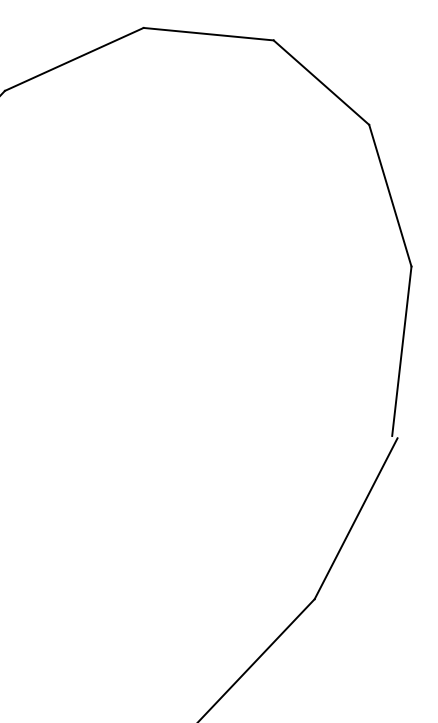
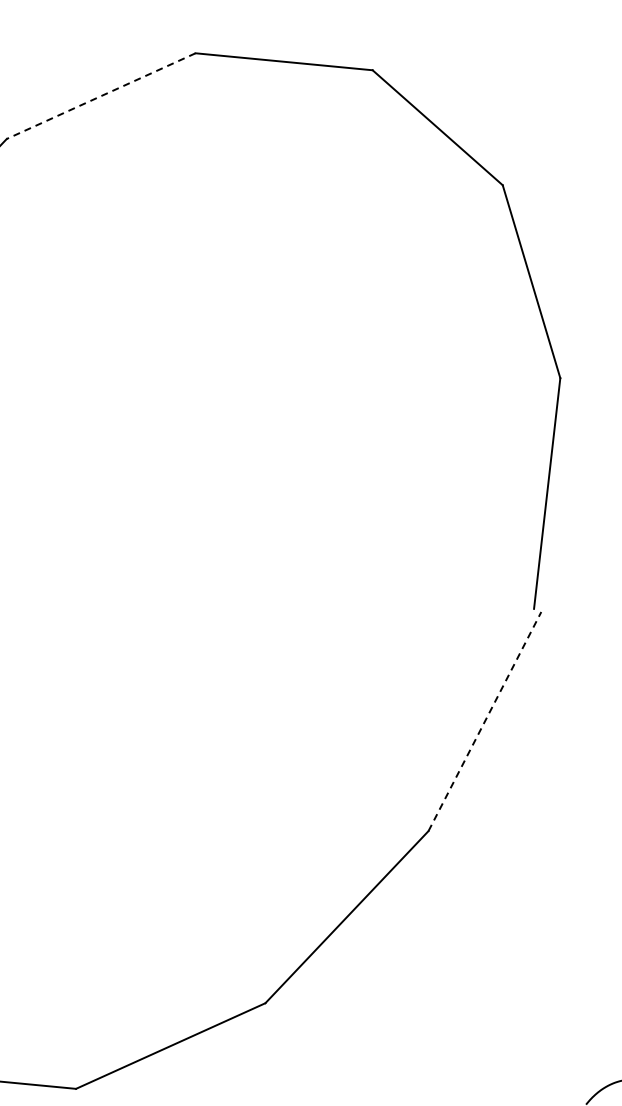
line: (74, 59) -> (101, 96), solid -> dashed
line: (356, 518) -> (485, 721), solid -> dashed

